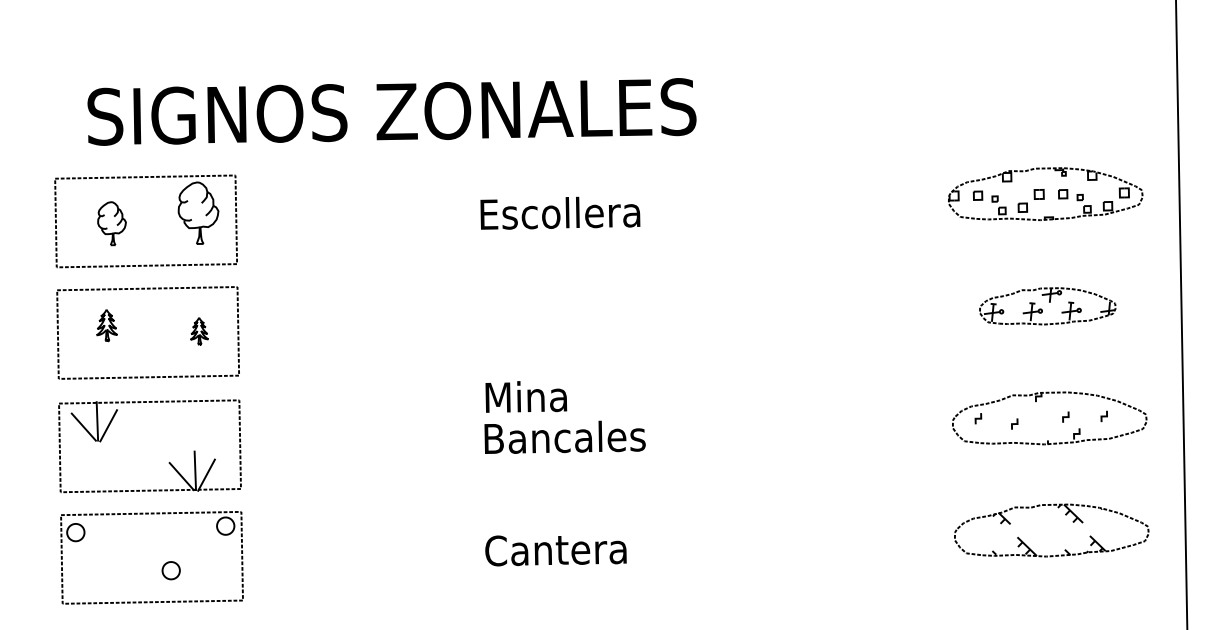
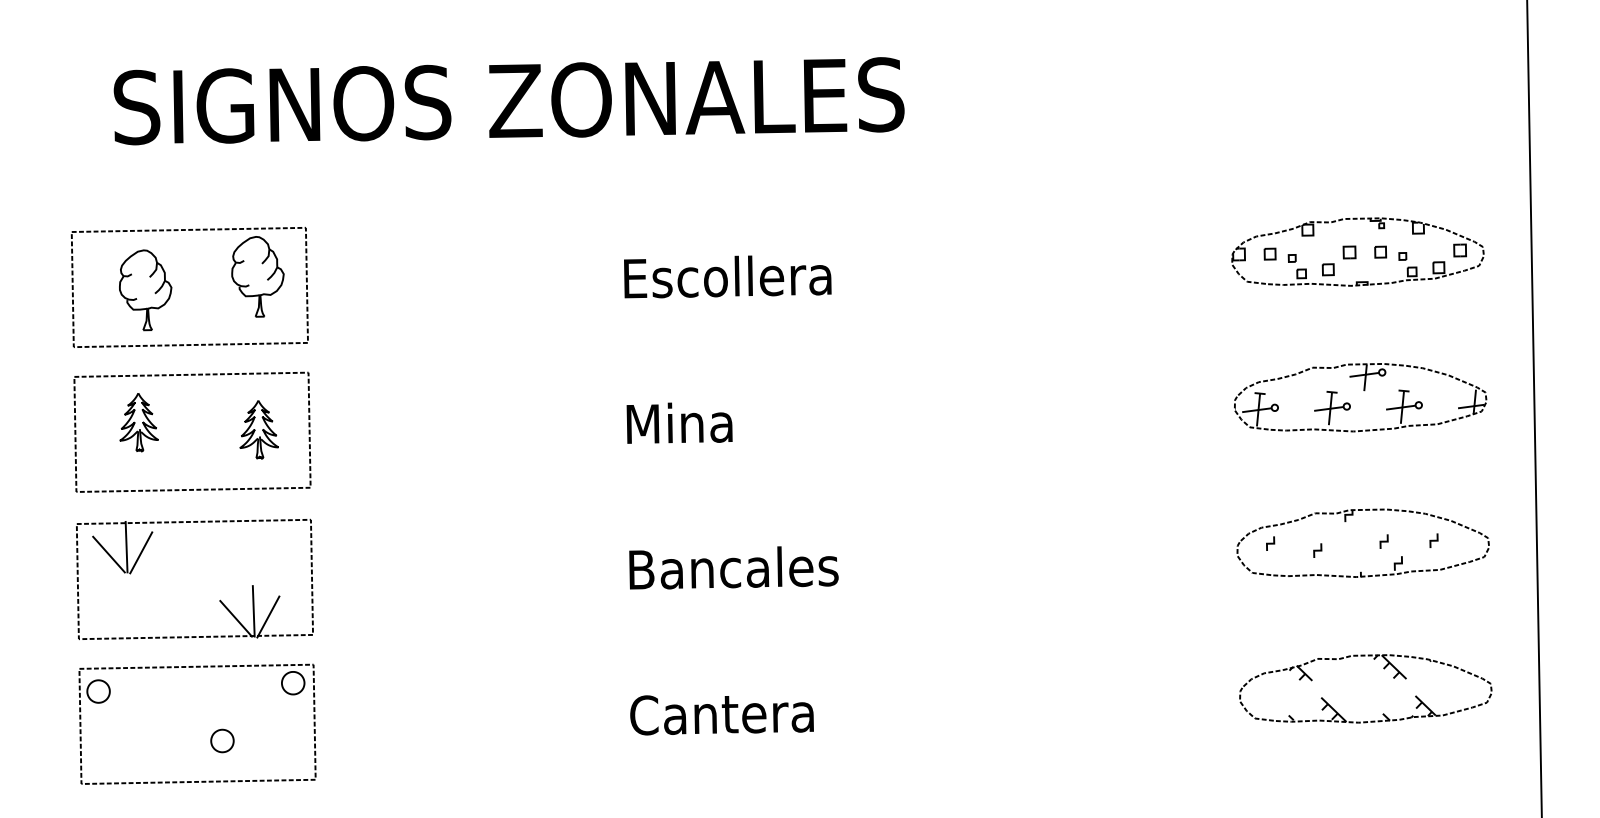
text: (391, 111) -> (508, 100), moved
part: (111, 223) -> (144, 290), size x1.43
part: (1047, 306) -> (1360, 397), size x1.43
part: (106, 325) -> (138, 422), size x1.43
part: (199, 331) -> (259, 430), size x1.67
text: (526, 396) -> (679, 422), moved

